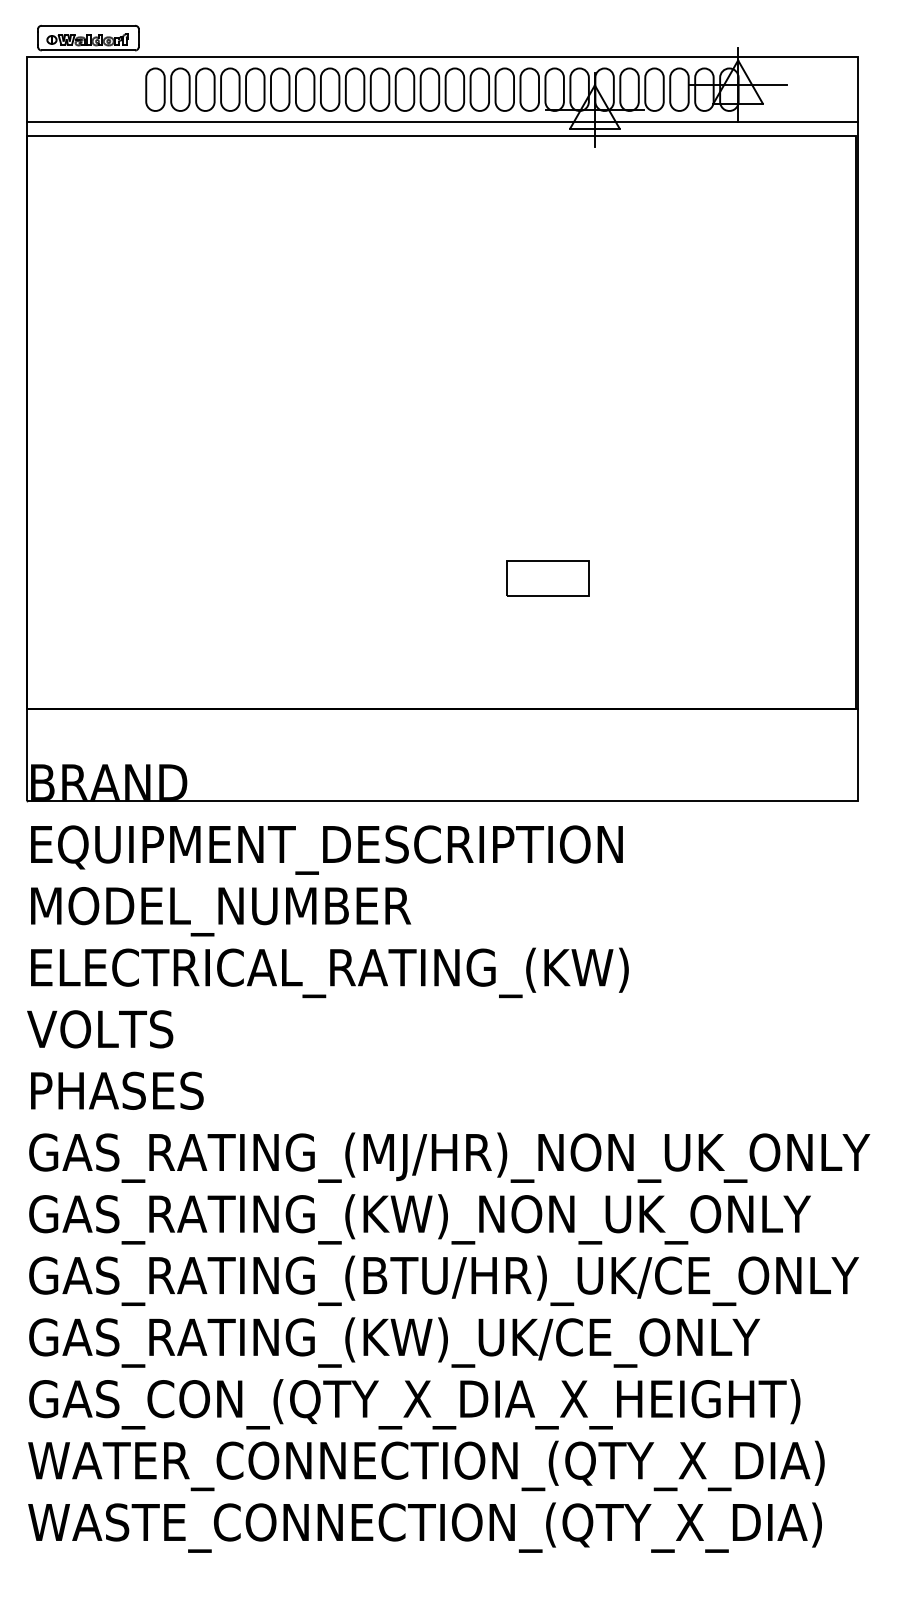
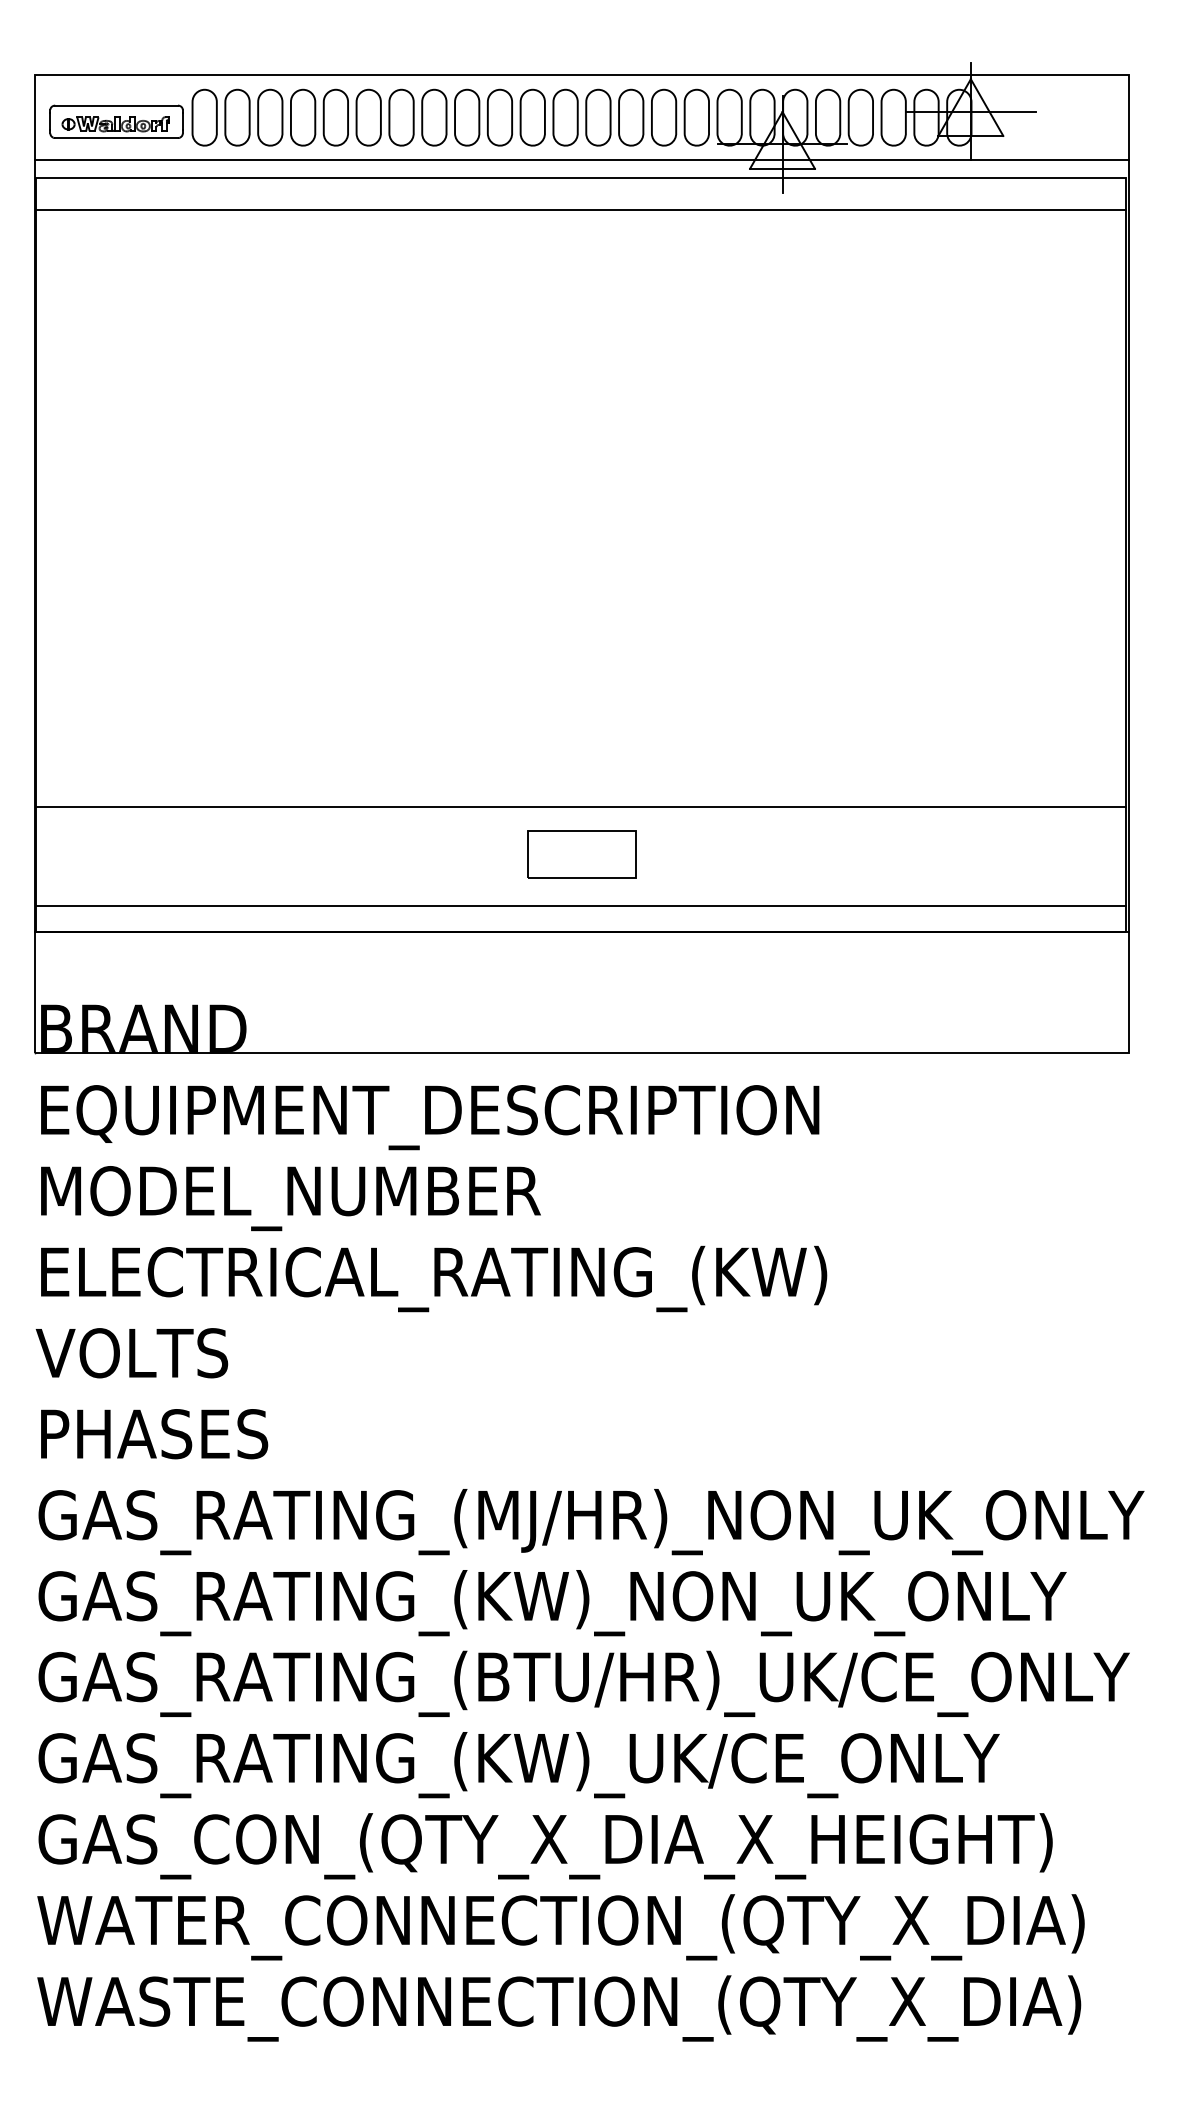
part: (88, 37) -> (116, 121), moved
line: (442, 160) -> (581, 210), added
part: (547, 578) -> (581, 854), moved
line: (442, 613) -> (581, 806), added
line: (442, 688) -> (581, 905), added

